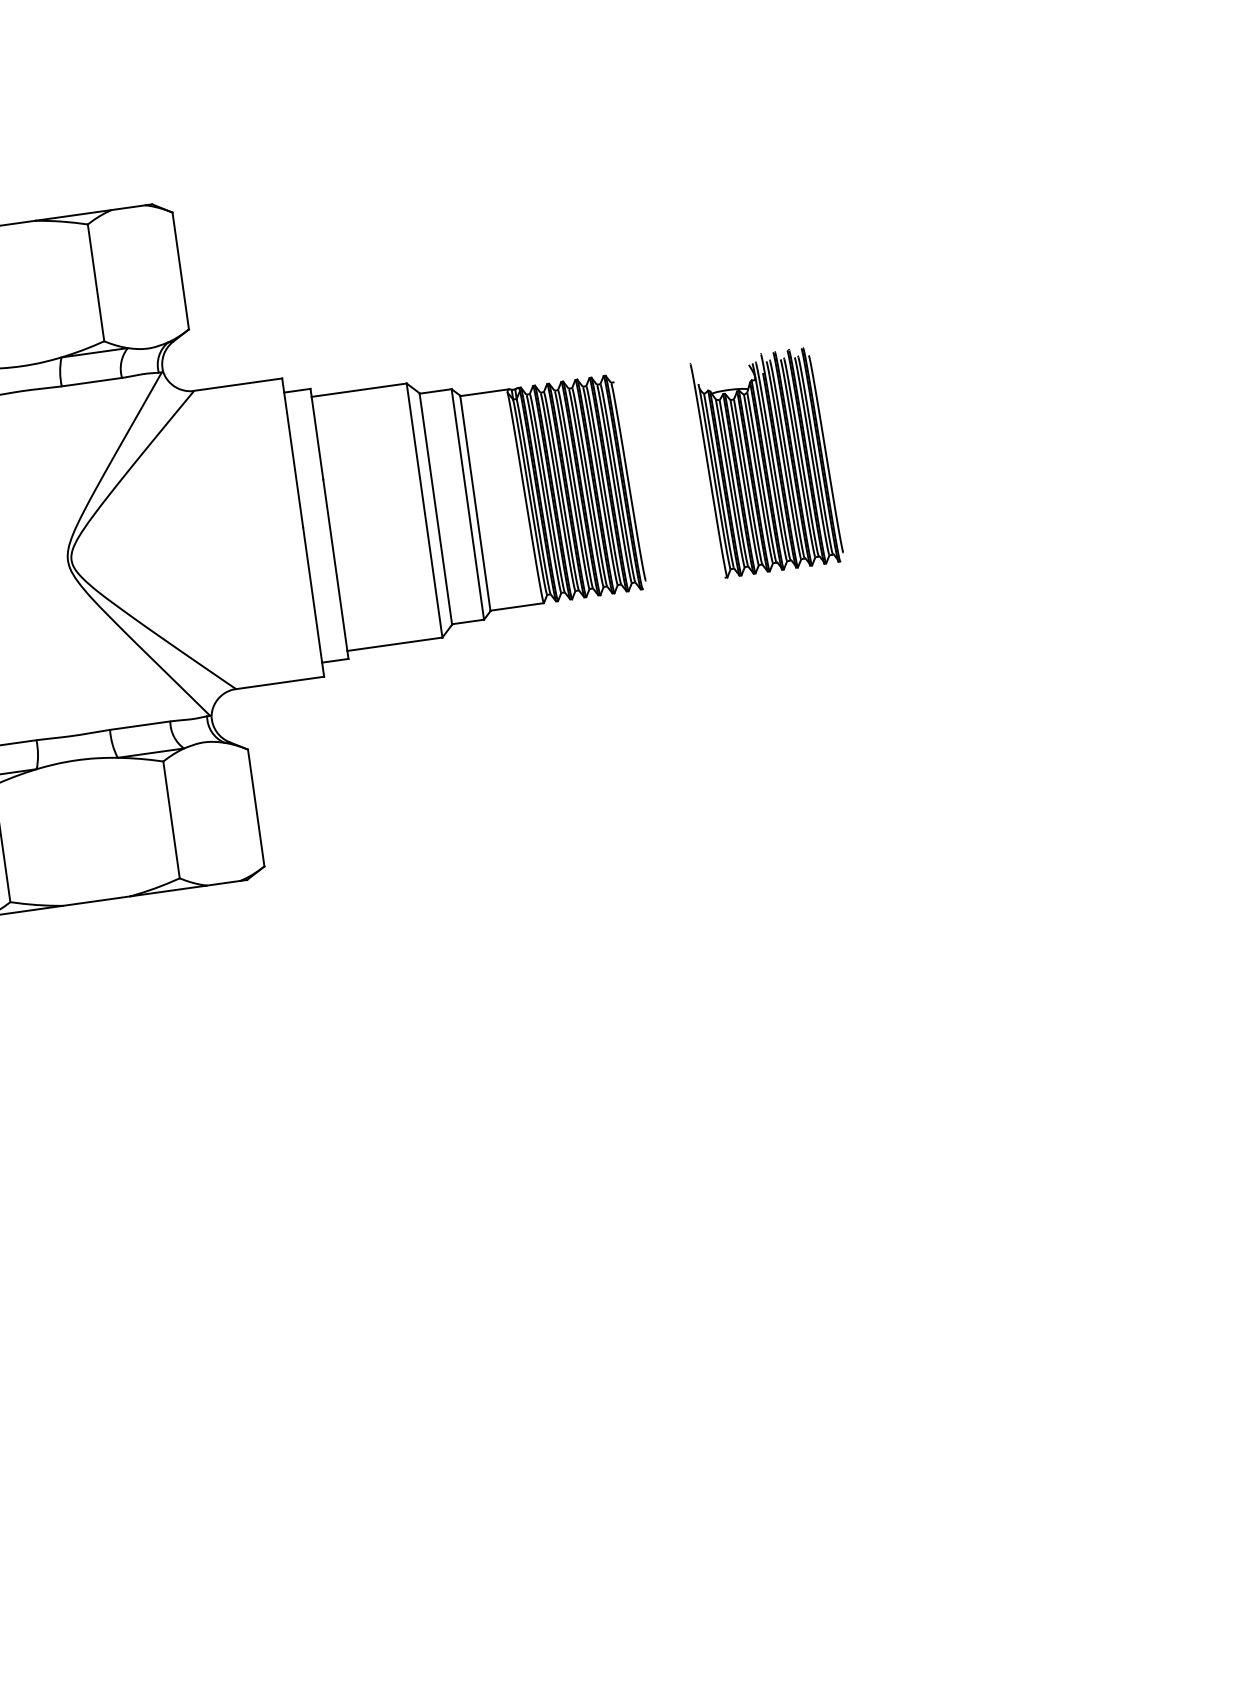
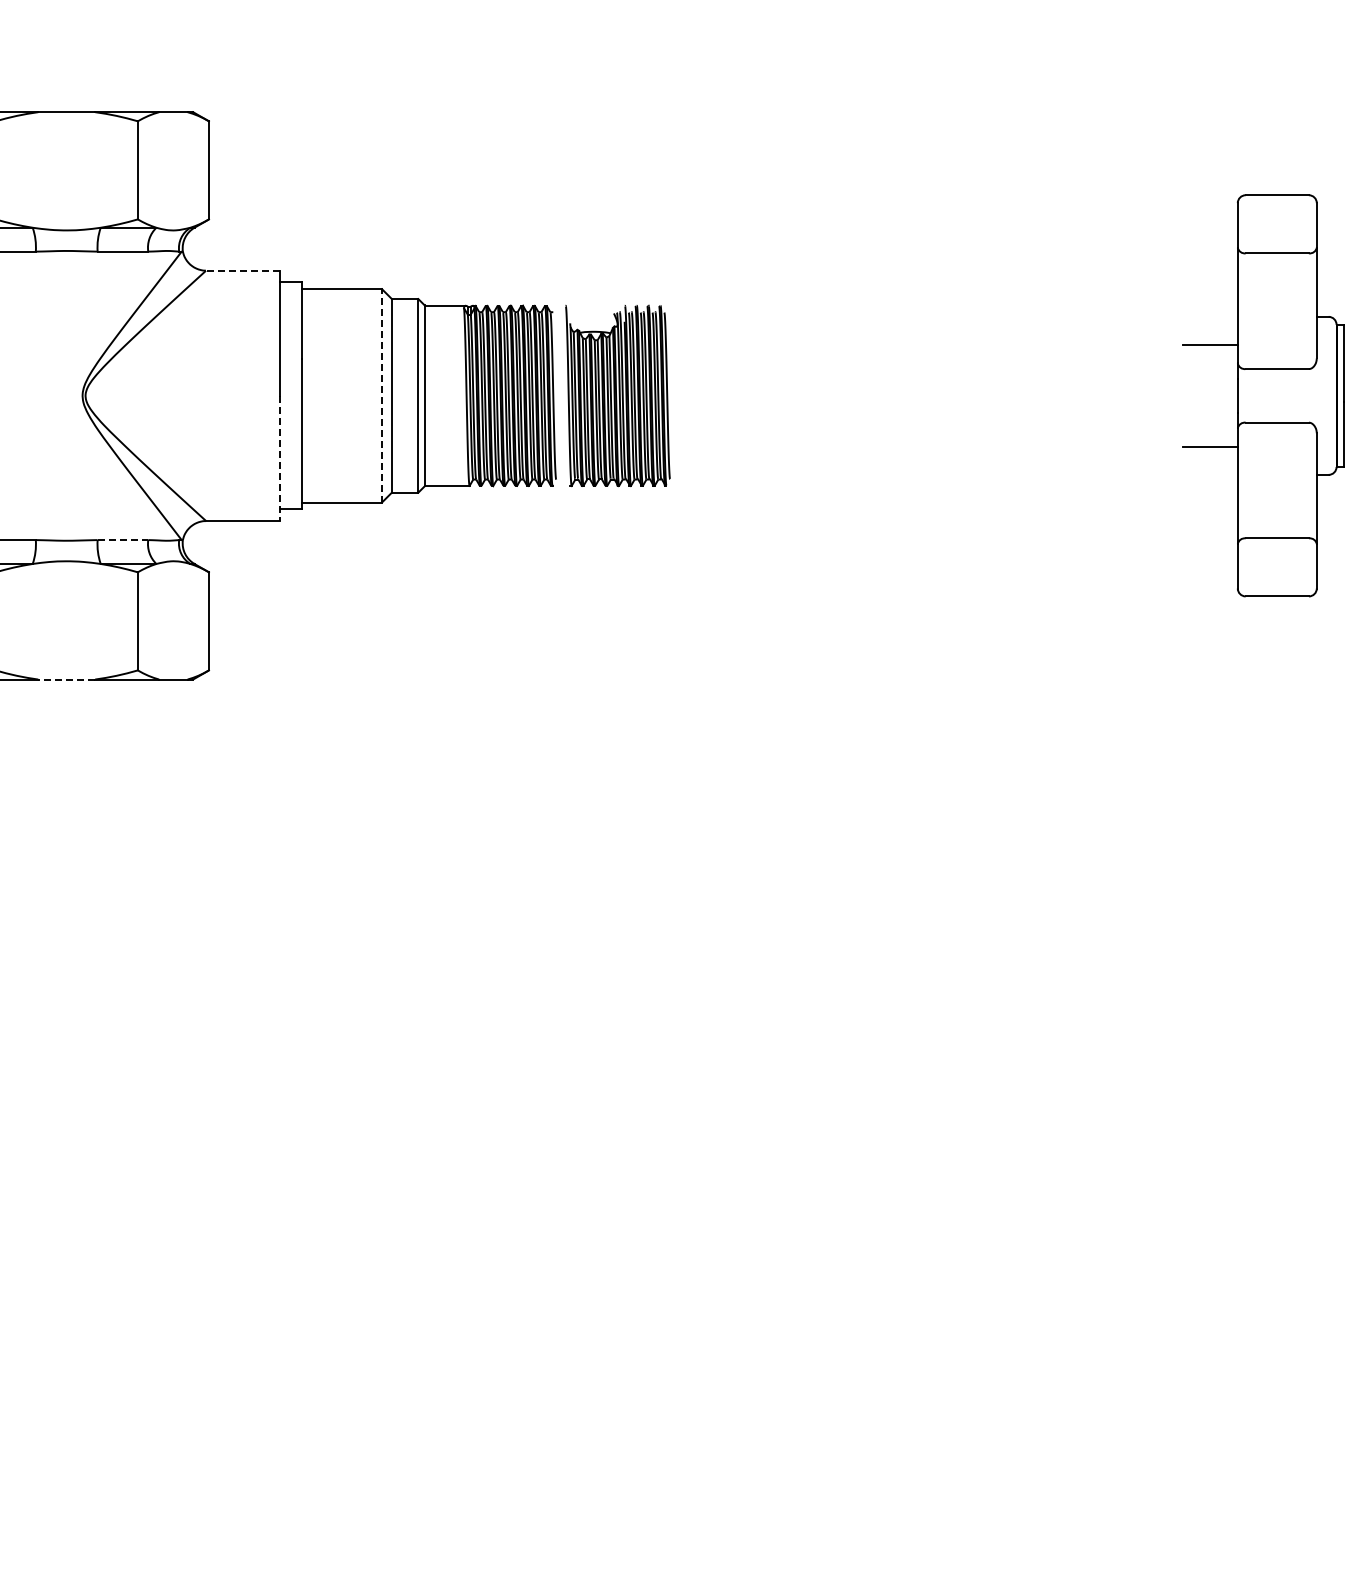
line: (237, 384) -> (242, 270), solid -> dashed
part: (766, 462) -> (617, 395), moved
line: (425, 510) -> (382, 395), solid -> dashed
line: (314, 602) -> (280, 458), solid -> dashed
line: (140, 726) -> (123, 540), solid -> dashed
line: (96, 901) -> (66, 679), solid -> dashed

